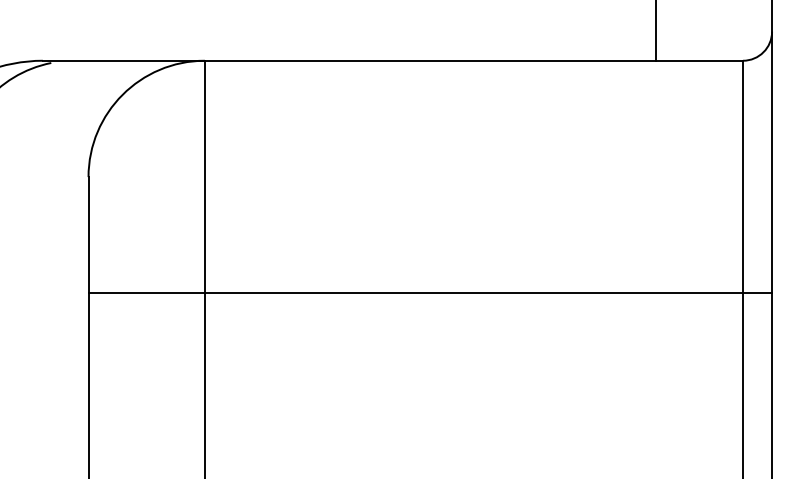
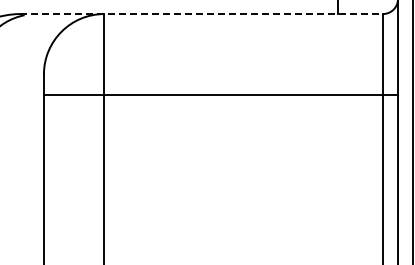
line: (394, 61) -> (202, 14), solid -> dashed
line: (429, 293) -> (220, 94), moved

